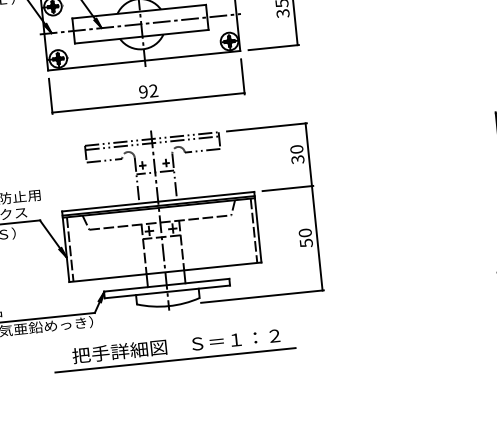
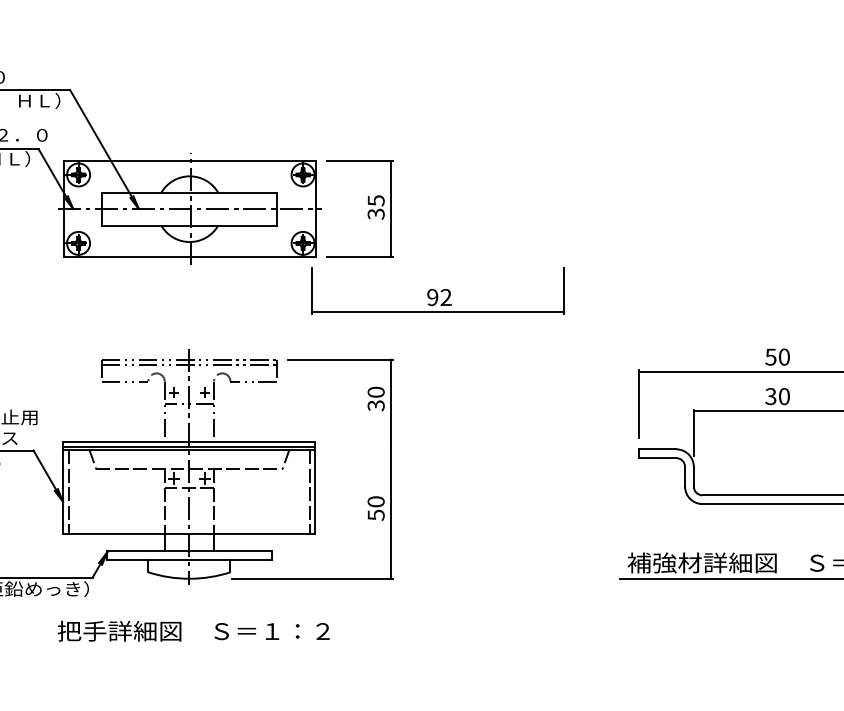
part: (146, 86) -> (437, 290), moved
line: (287, 188) -> (359, 441), removed
line: (175, 360) -> (190, 649), removed

